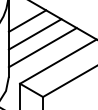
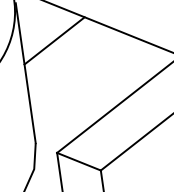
line: (34, 34) -> (70, 62), removed
line: (42, 47) -> (87, 83), removed

